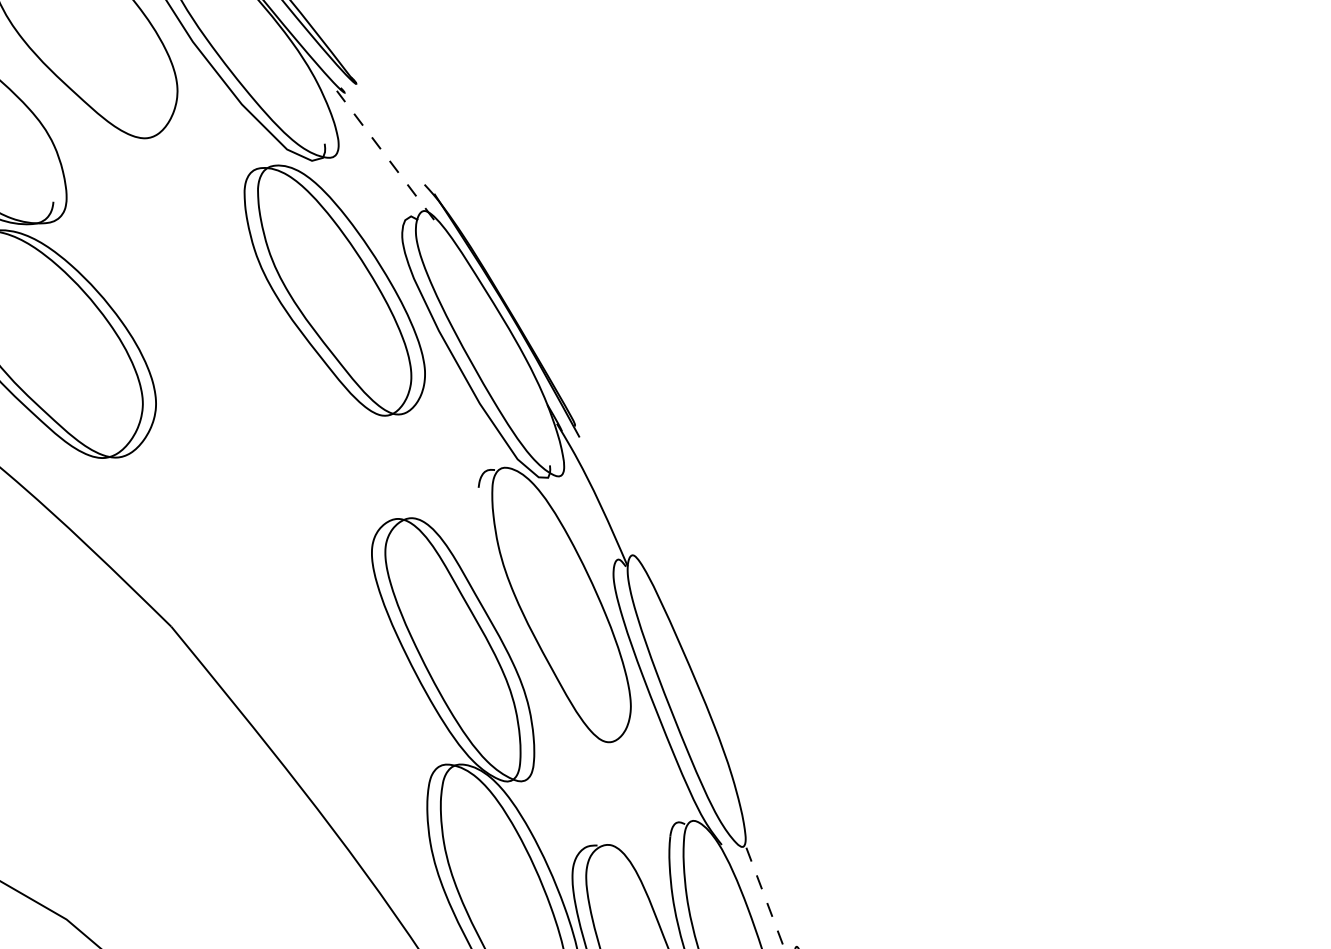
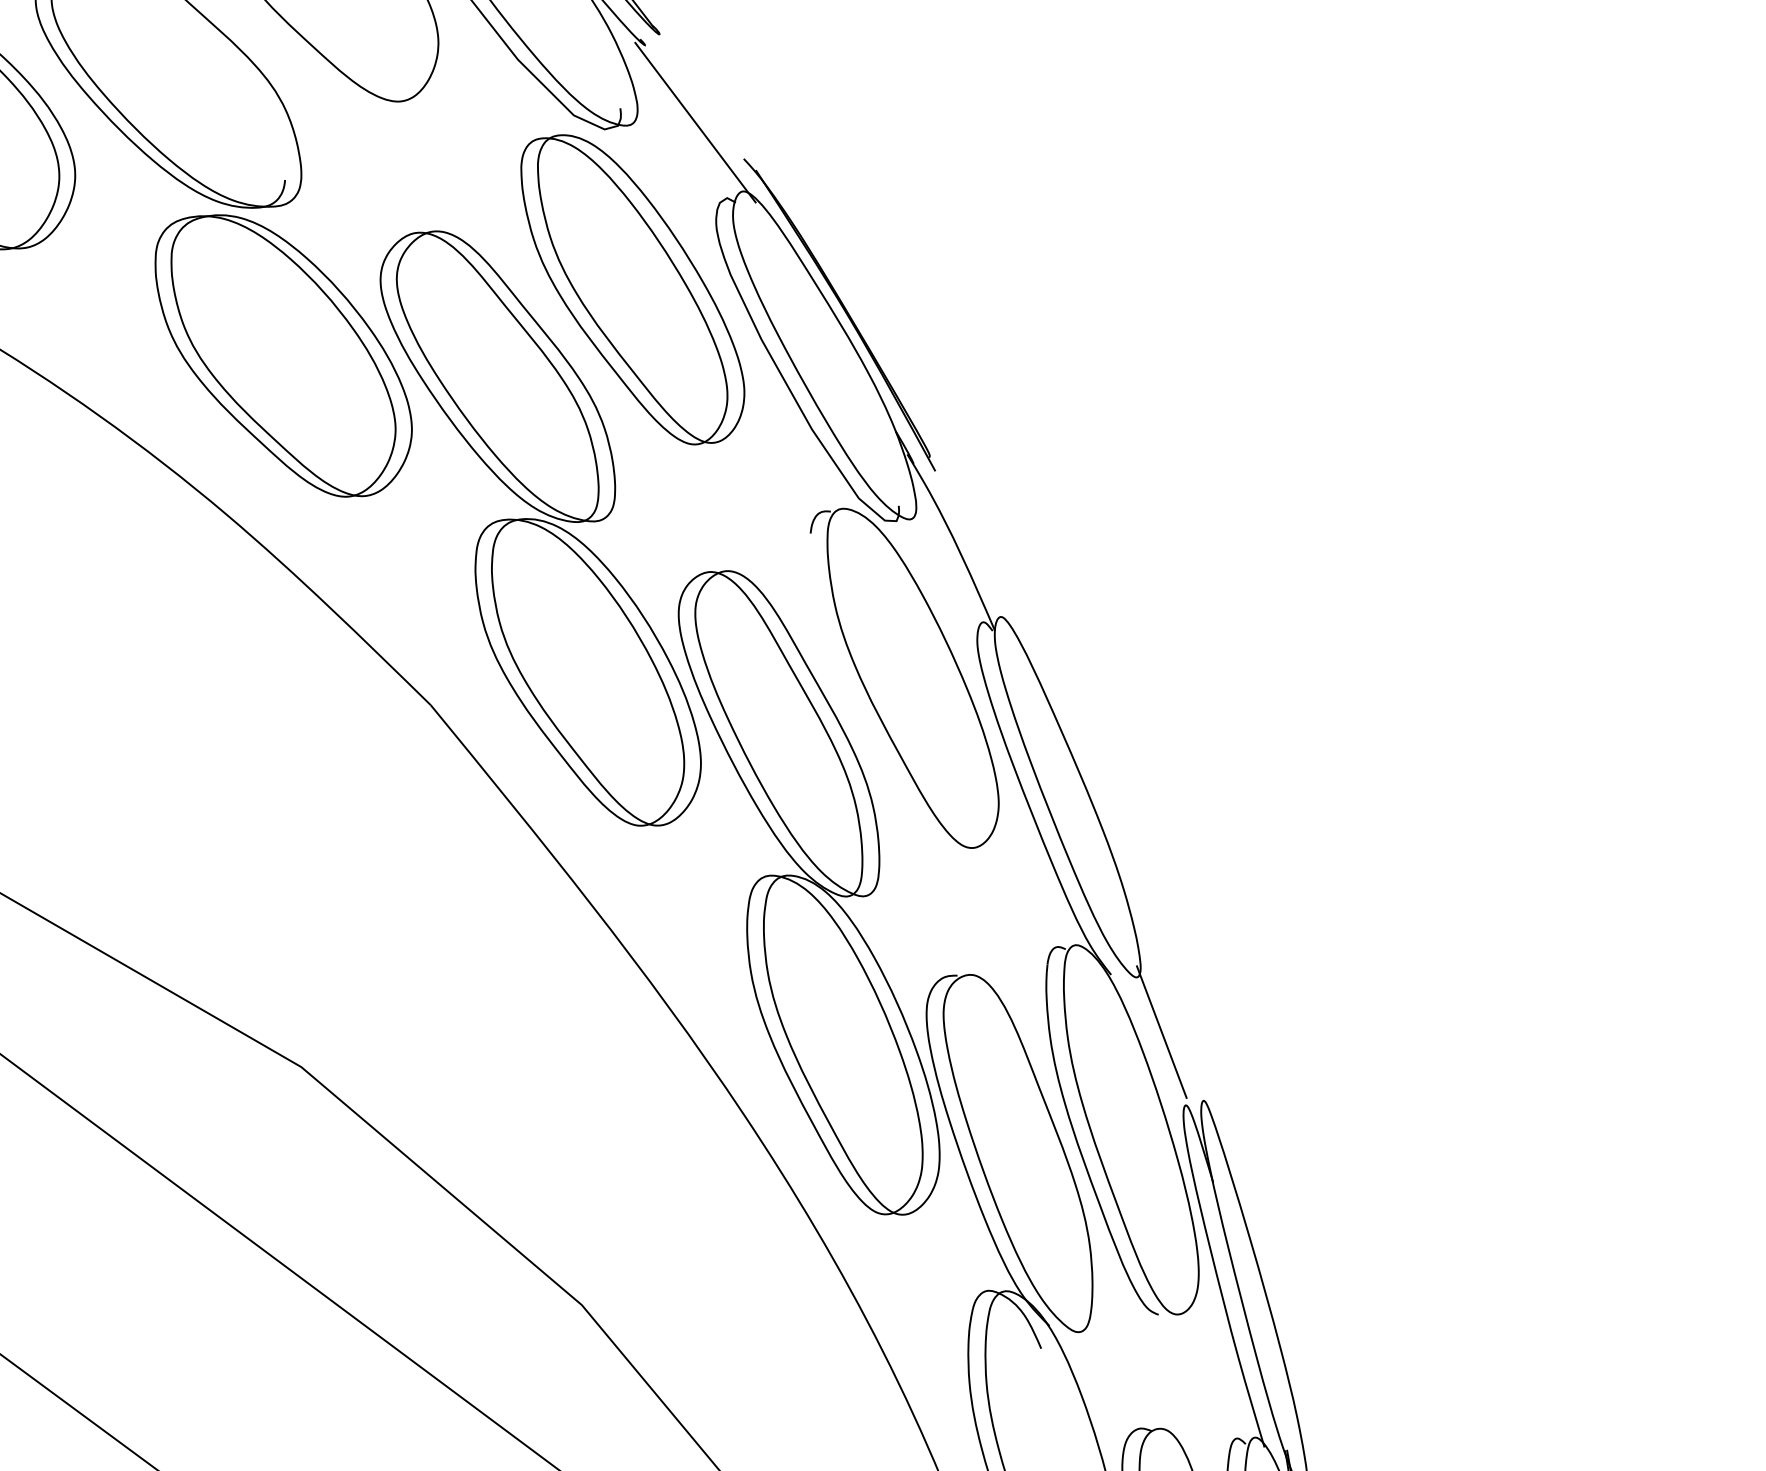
line: (385, 155) -> (695, 122), dashed -> solid
part: (260, 483) -> (540, 528), added
line: (762, 890) -> (1161, 1031), dashed -> solid

